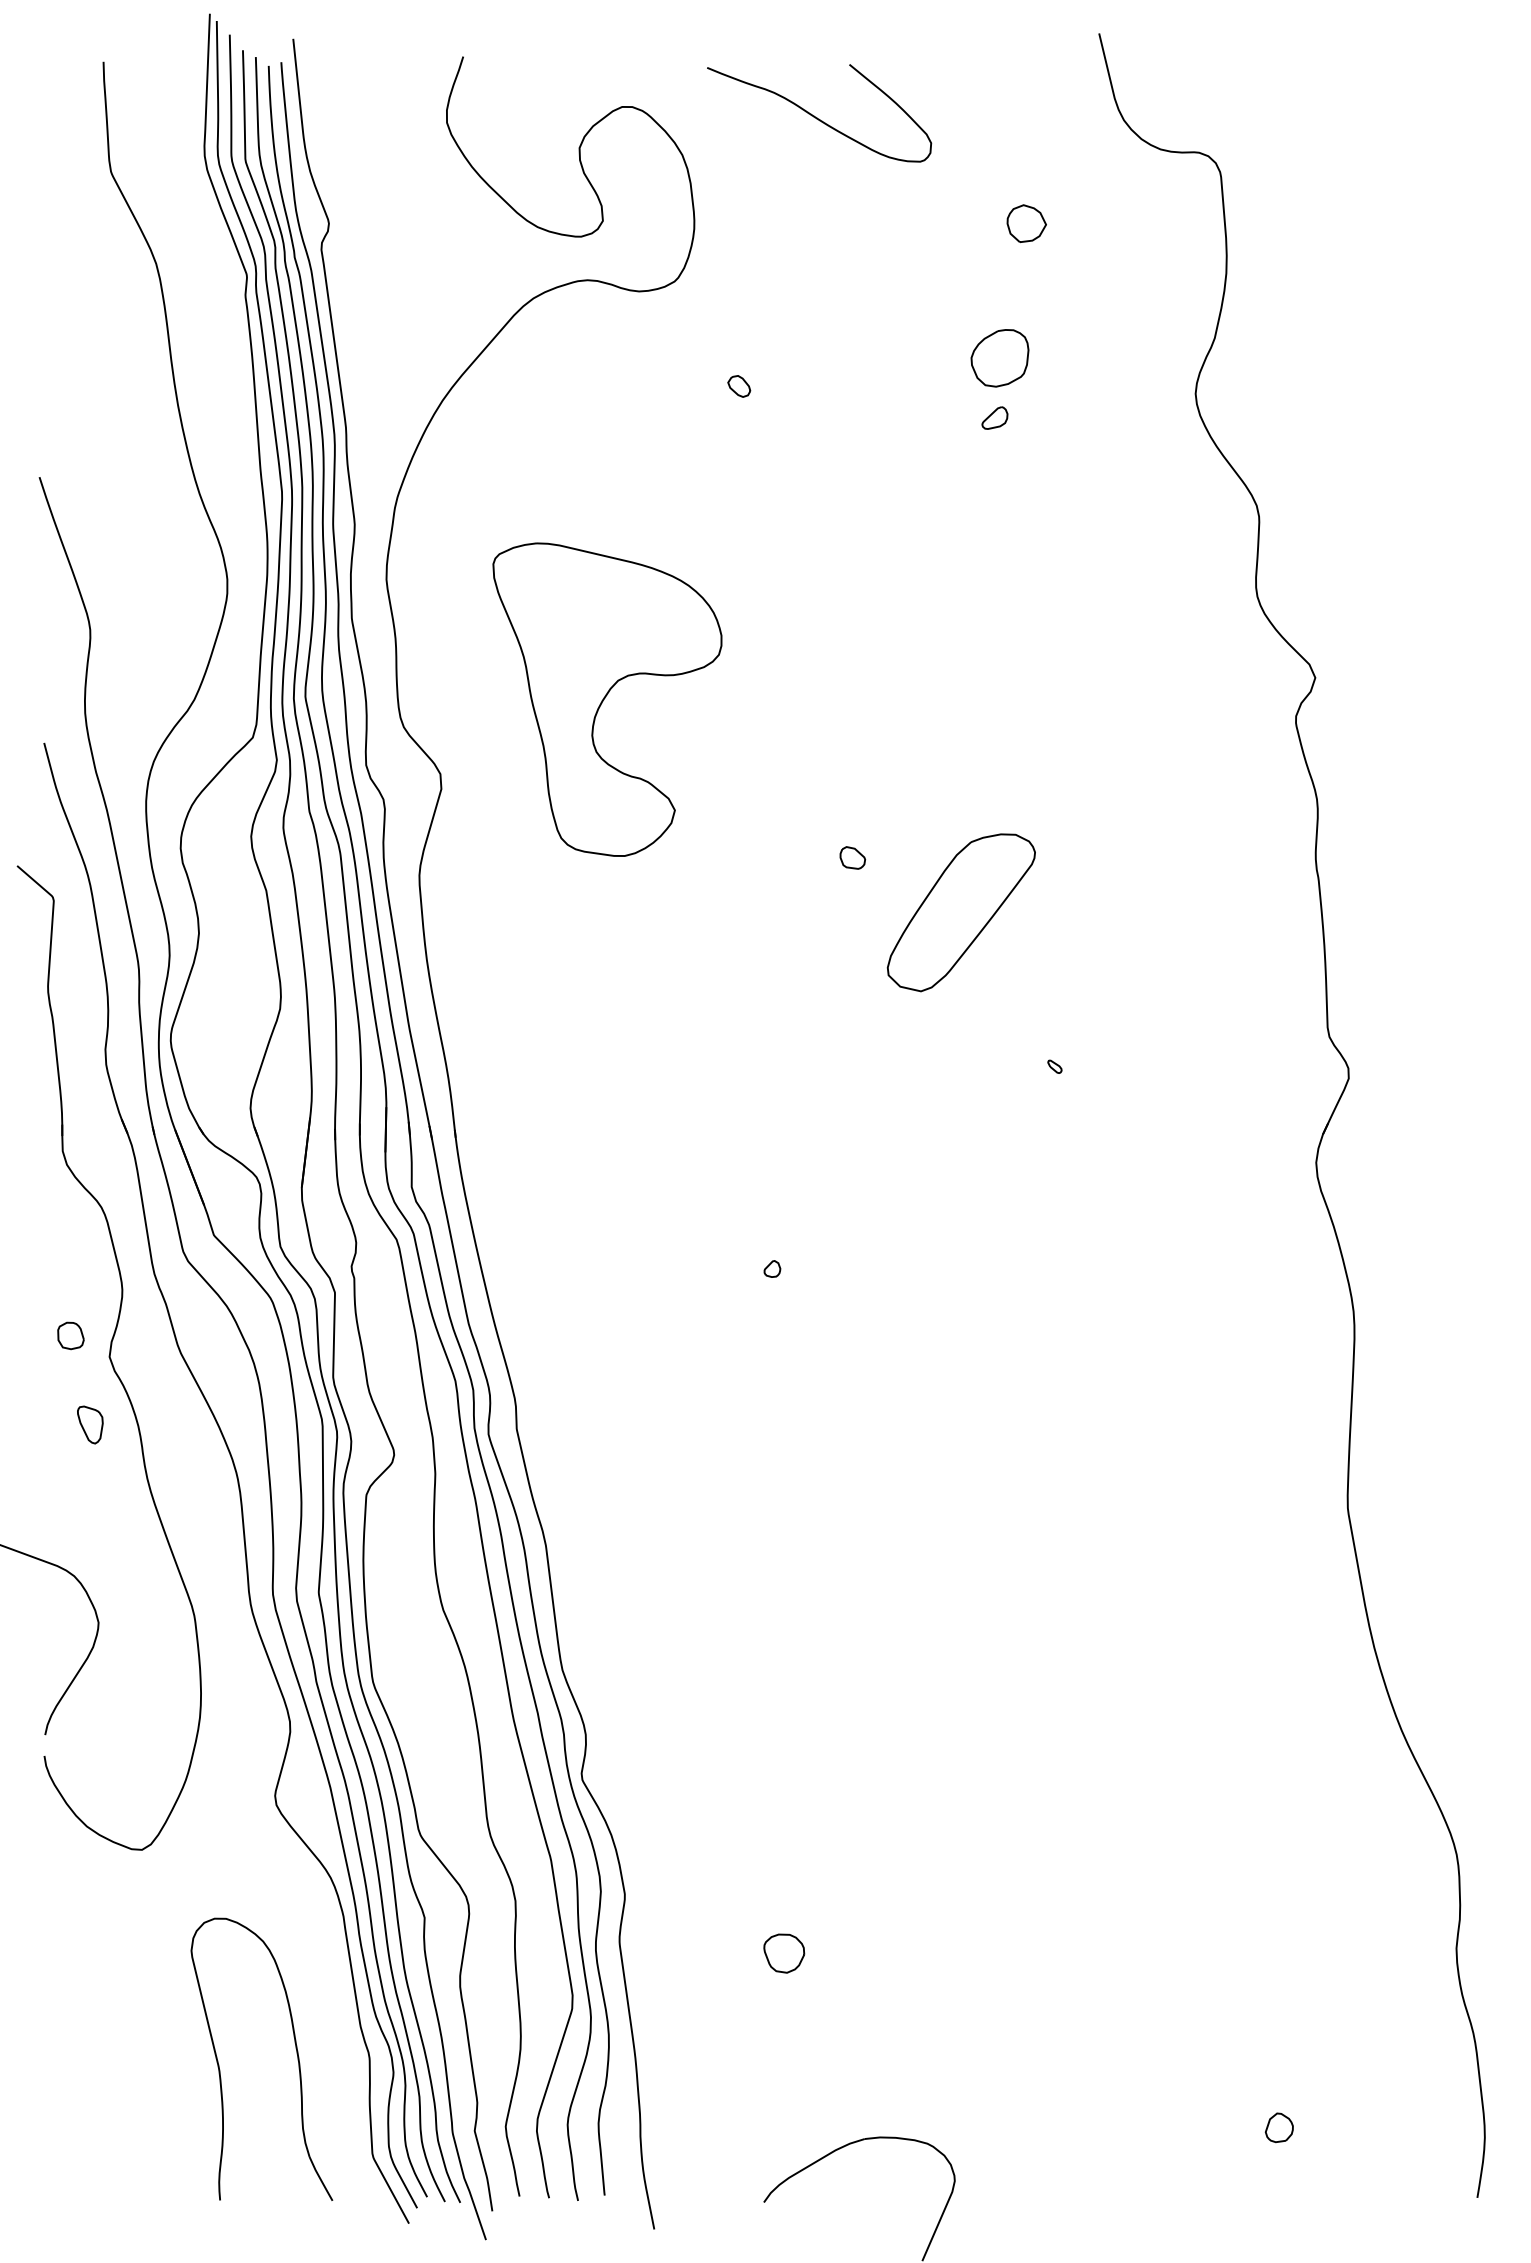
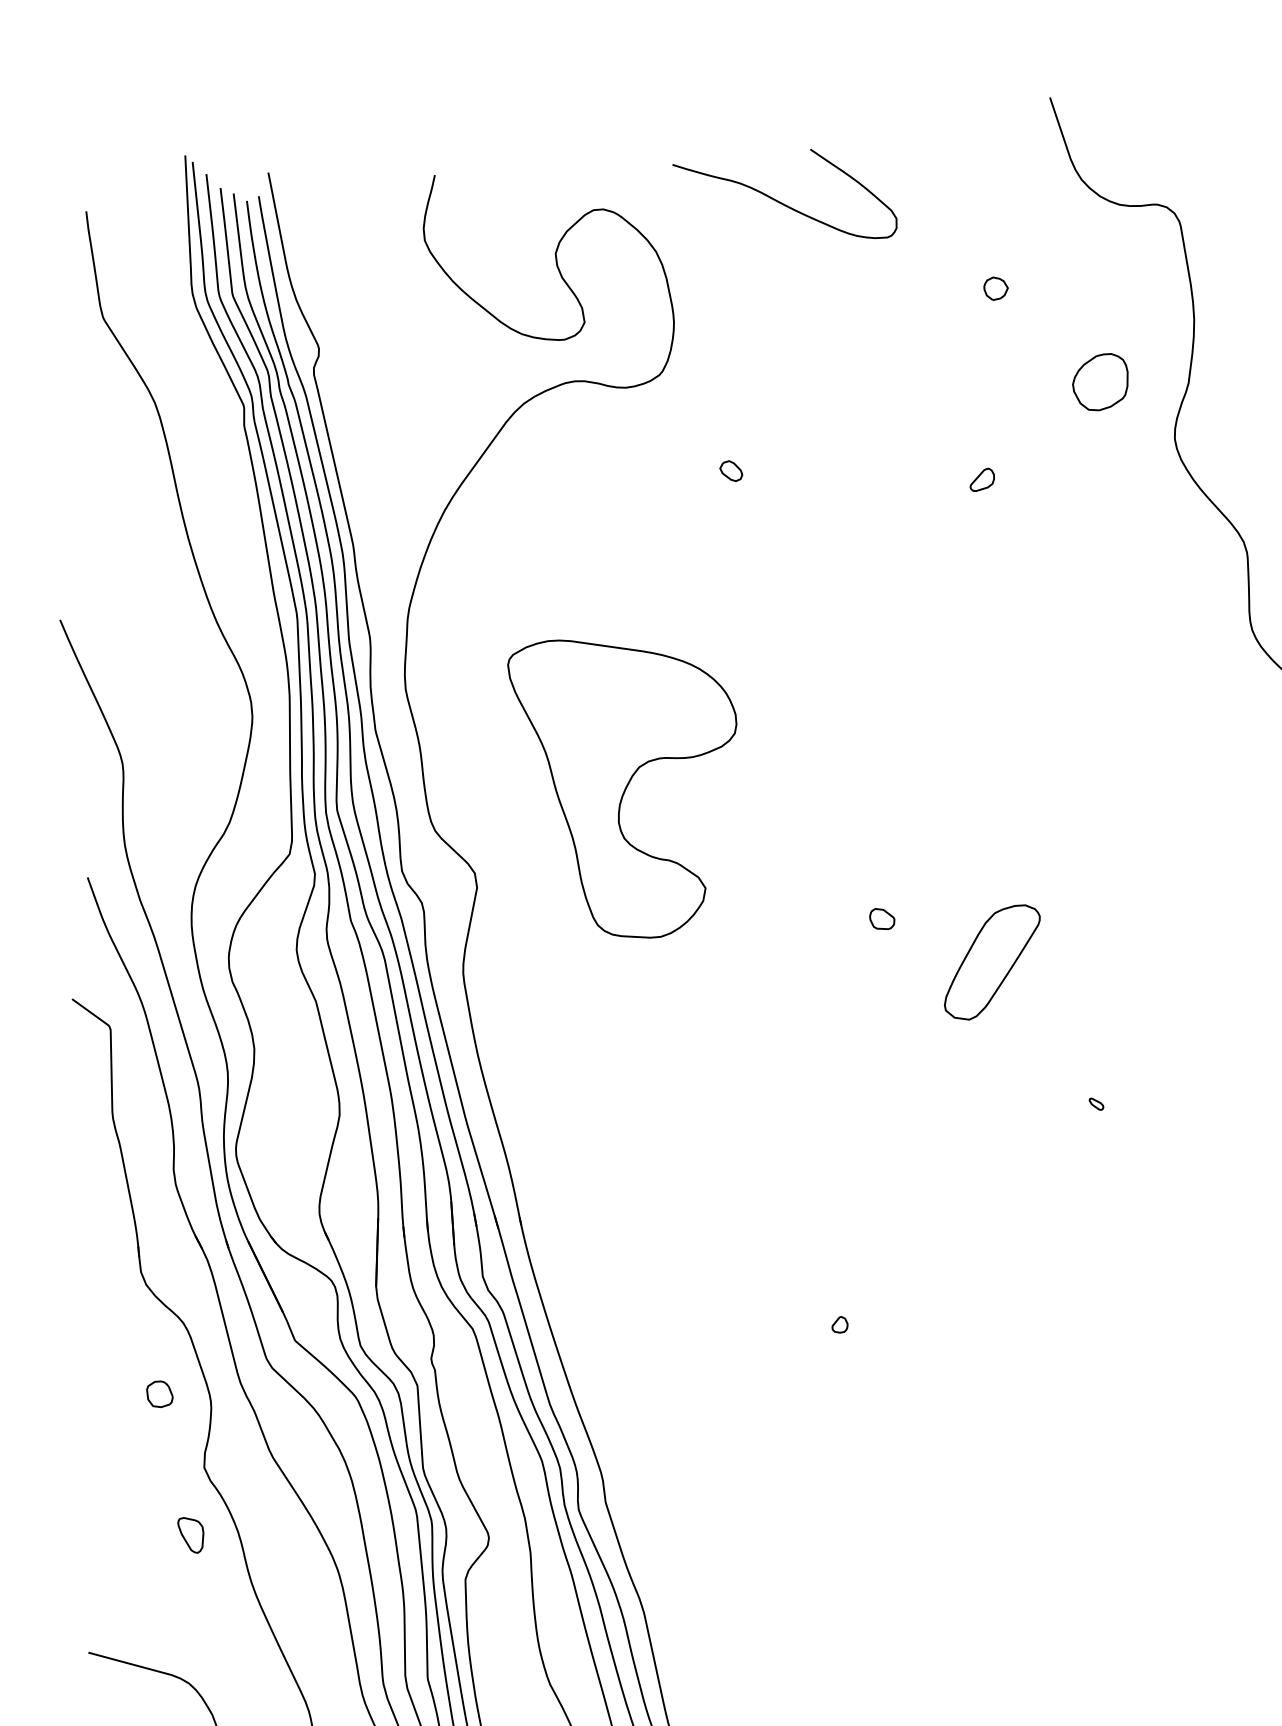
part: (1026, 223) -> (995, 288), size x0.62
part: (999, 358) -> (1100, 382), moved
part: (961, 912) -> (992, 962), size x0.71
part: (70, 1335) -> (159, 1393), moved

